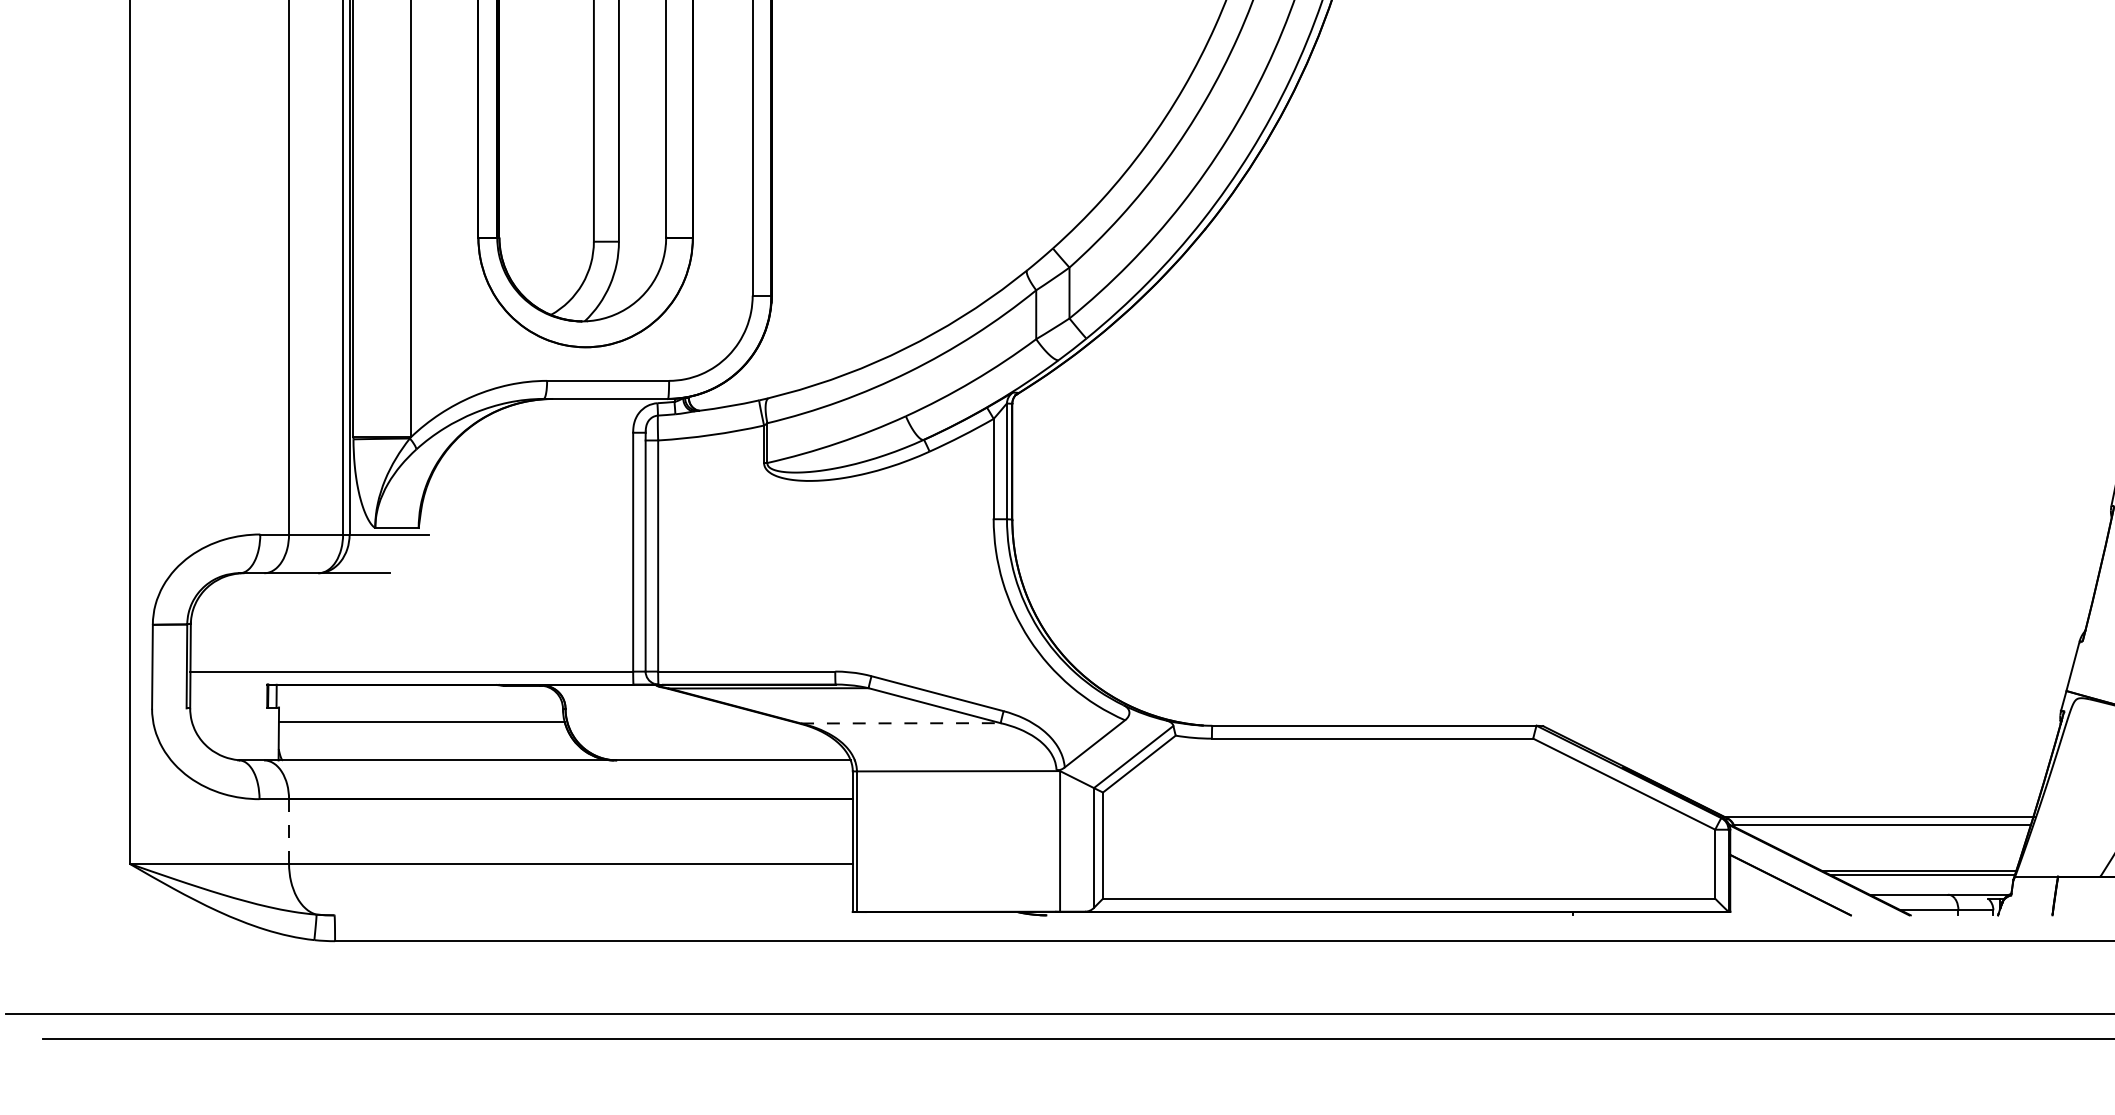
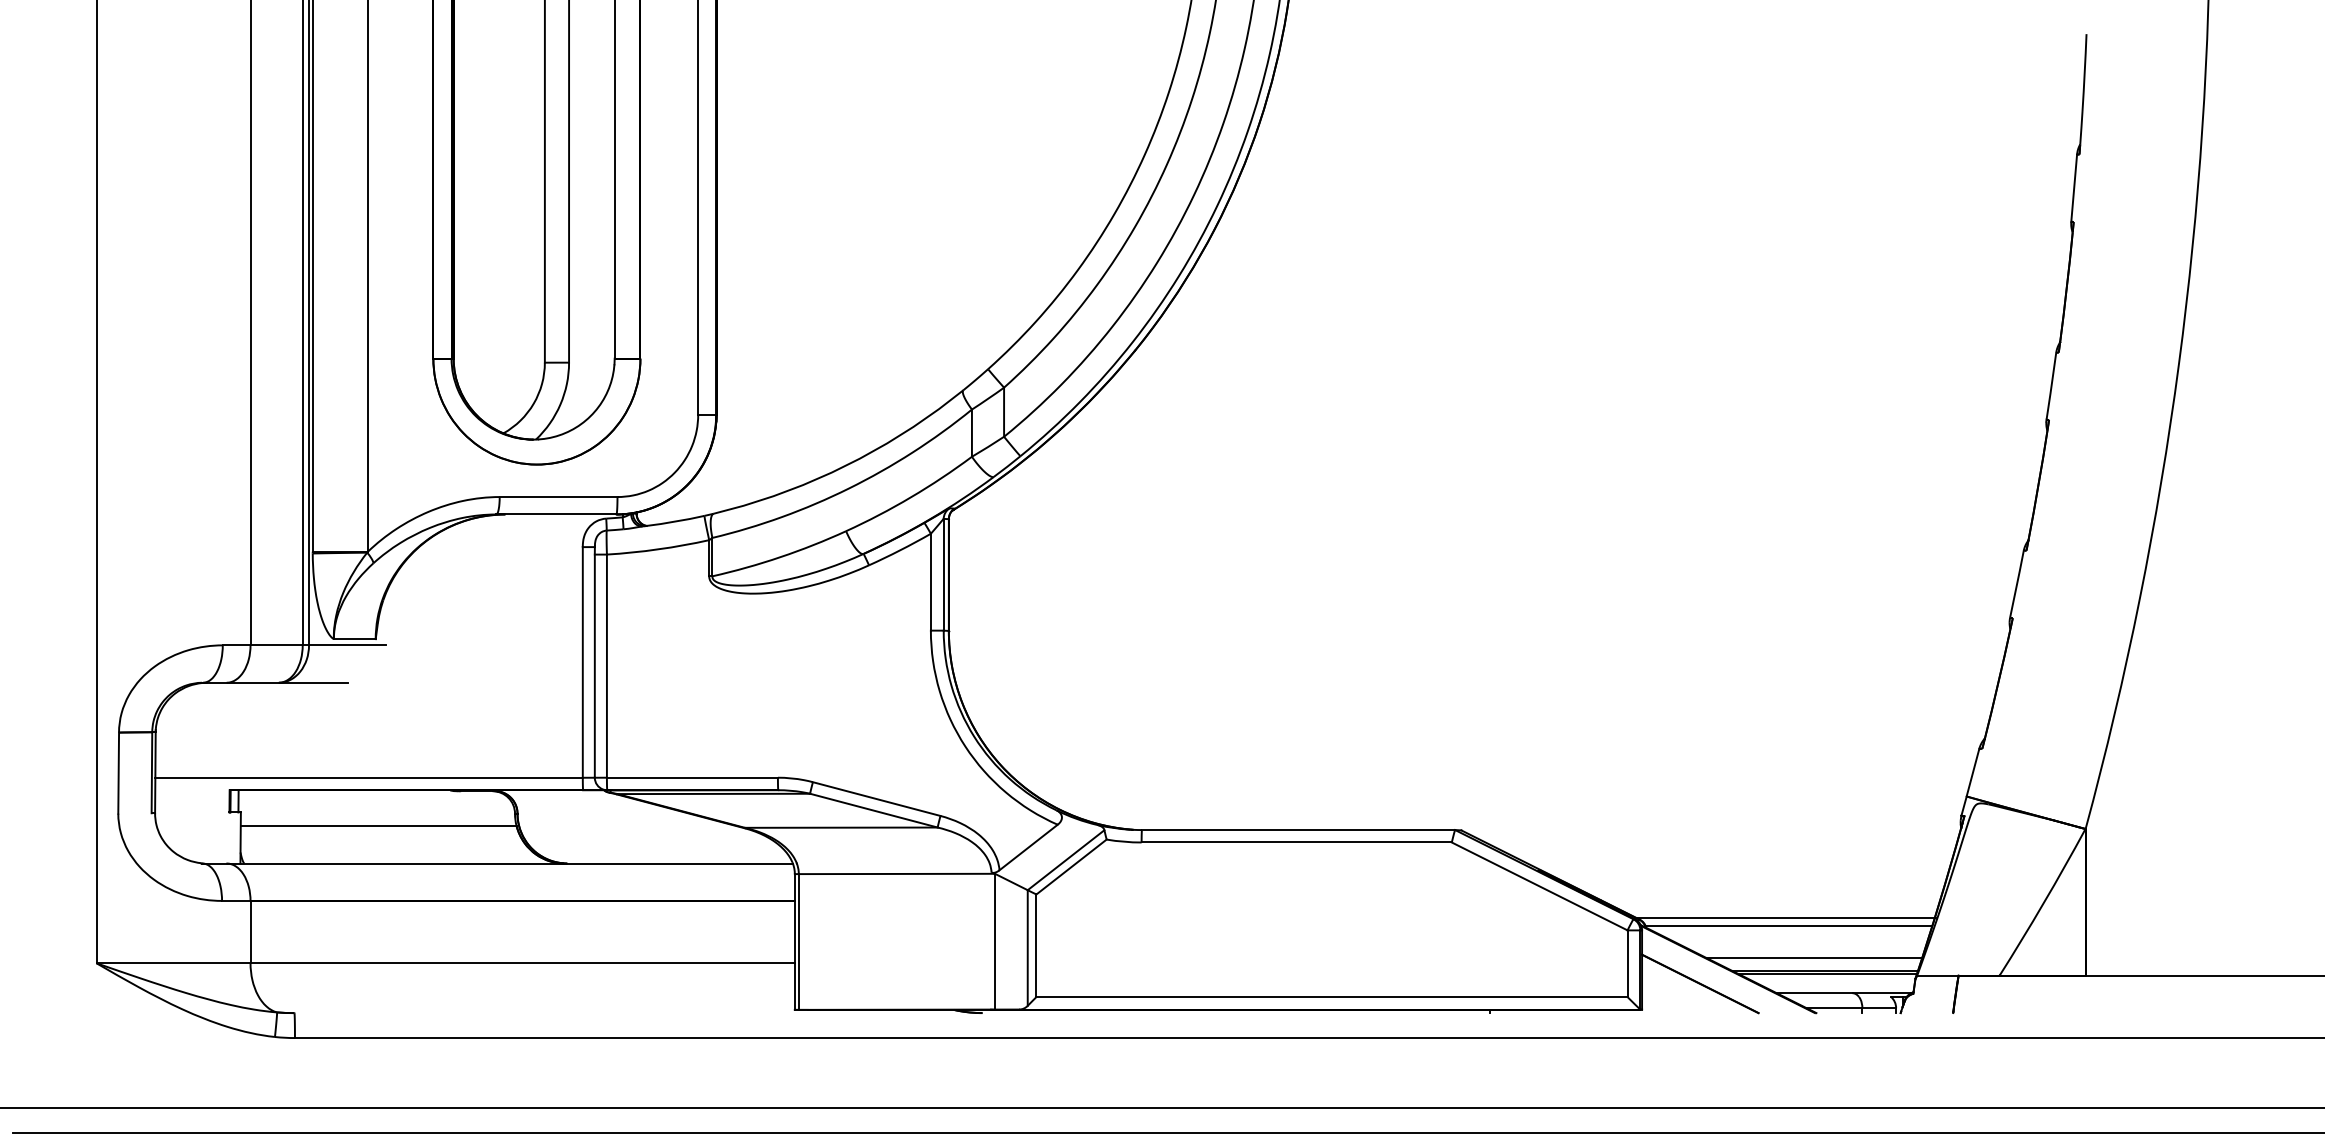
line: (901, 723) -> (841, 827), dashed -> solid
line: (289, 831) -> (250, 932), dashed -> solid
line: (1908, 858) -> (1814, 958), added

